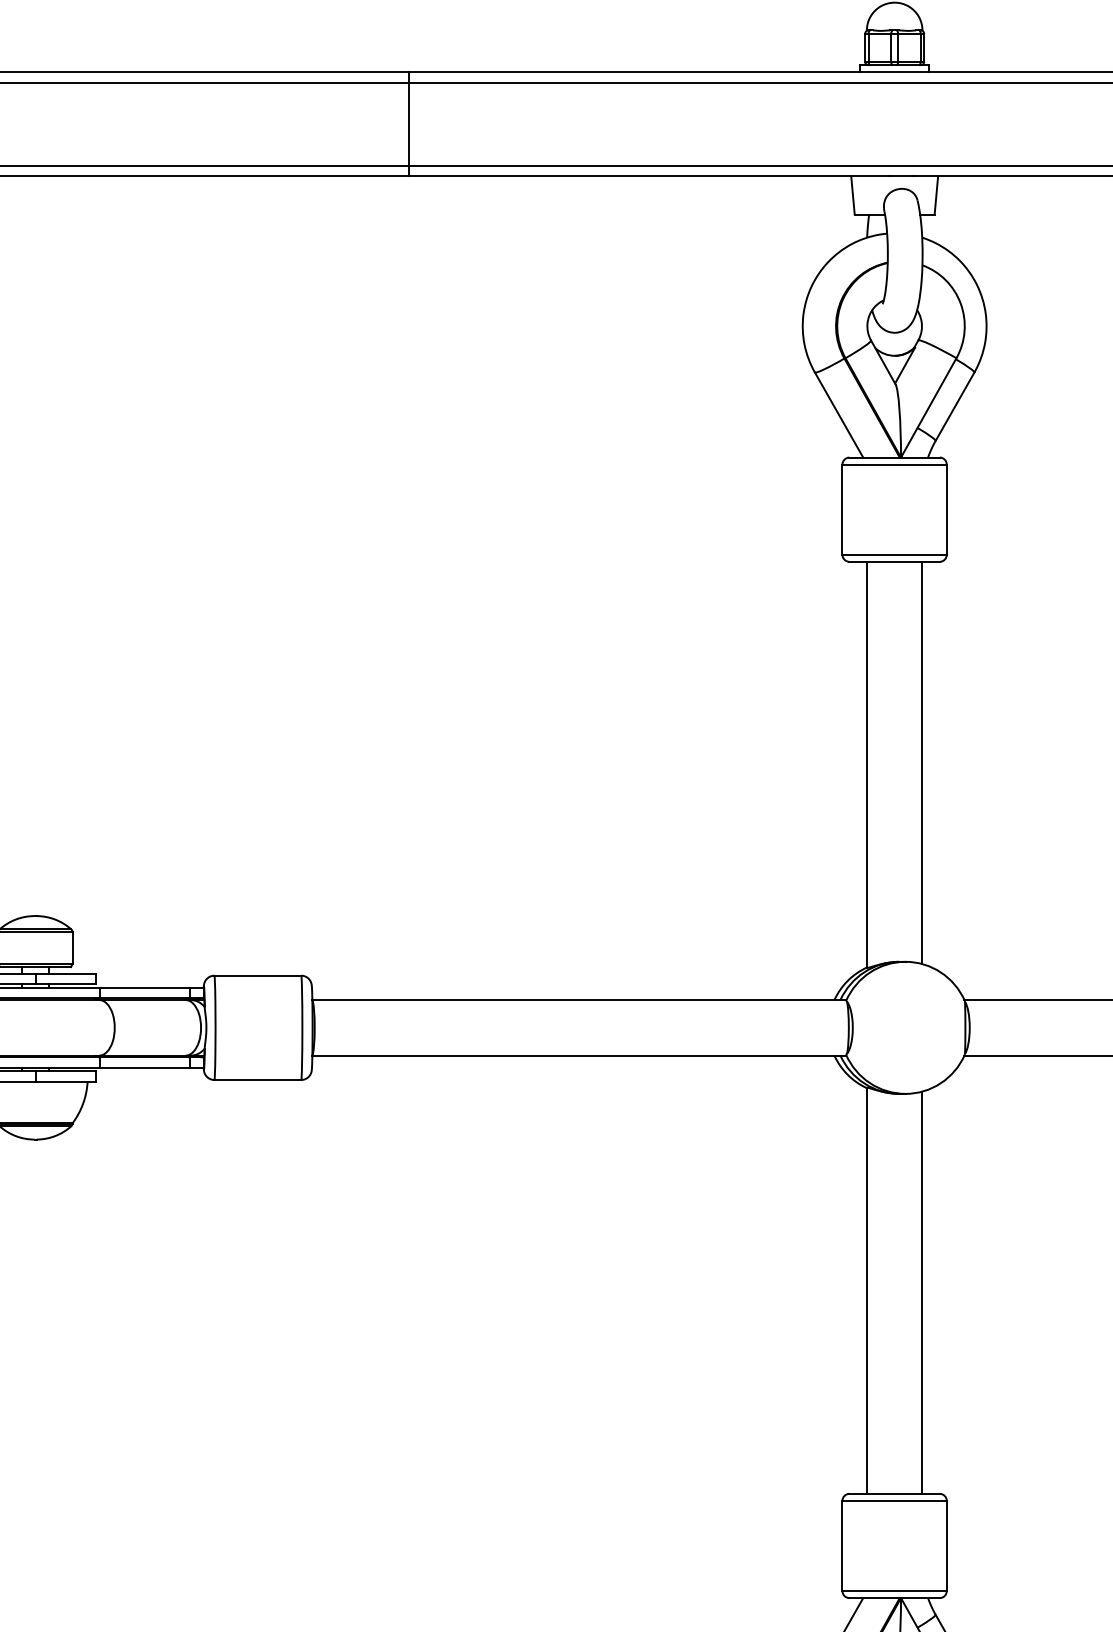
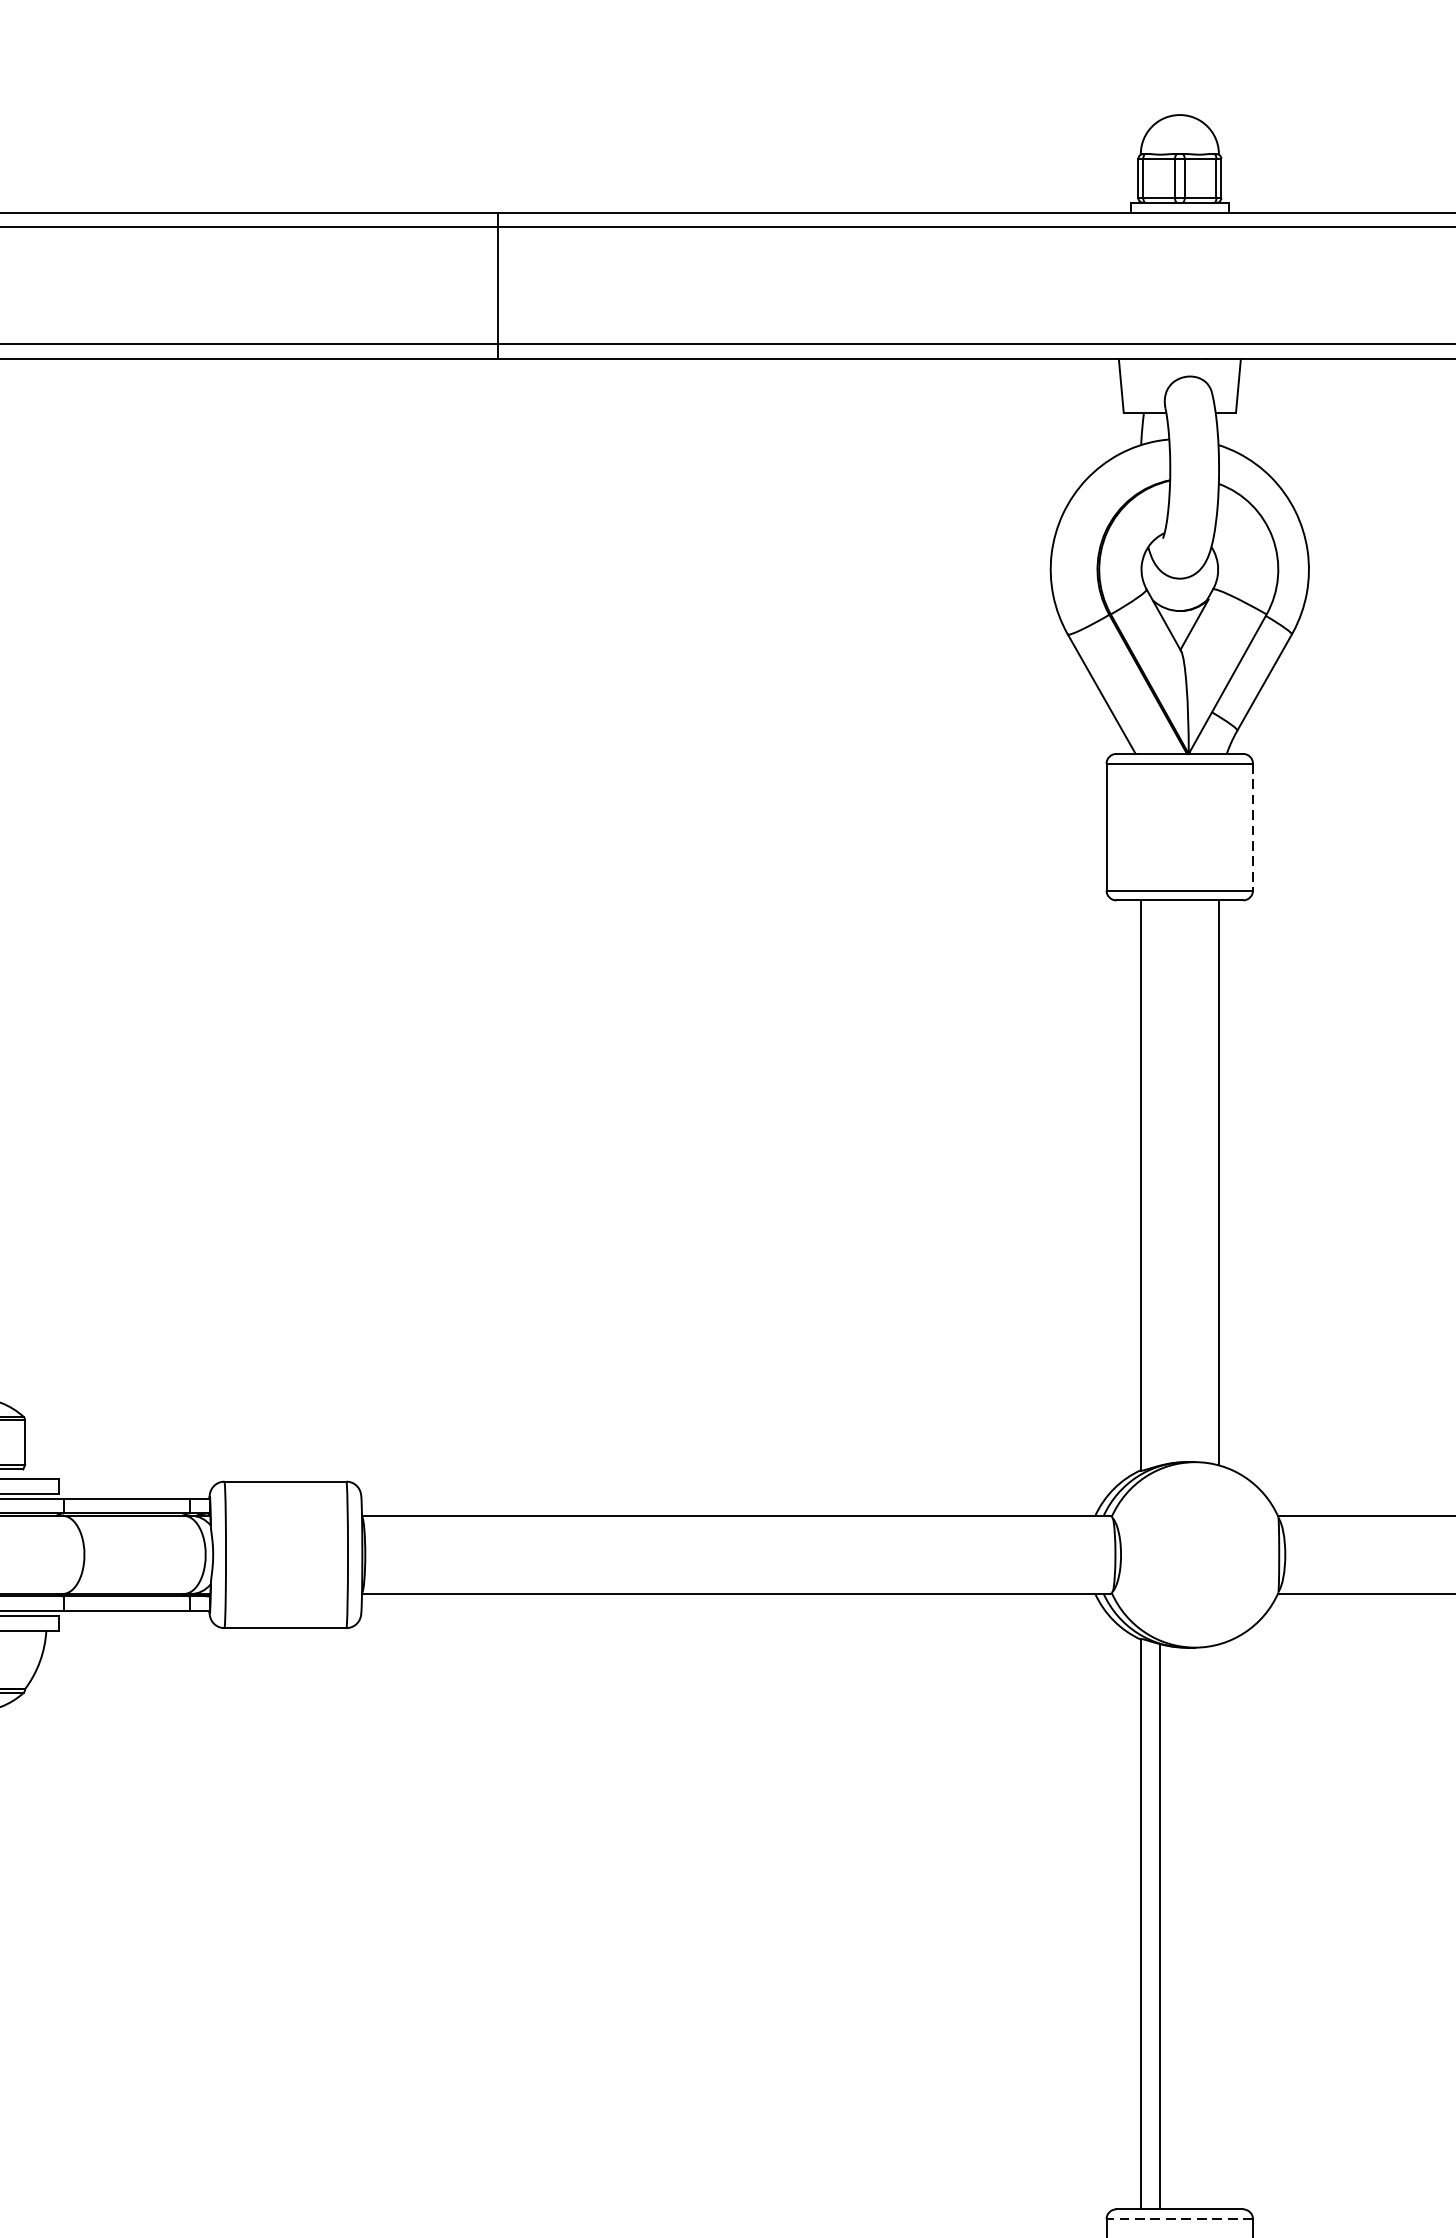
line: (946, 510) -> (1252, 828), solid -> dashed
line: (922, 1292) -> (1159, 1926), moved
line: (894, 1500) -> (1179, 2218), solid -> dashed

